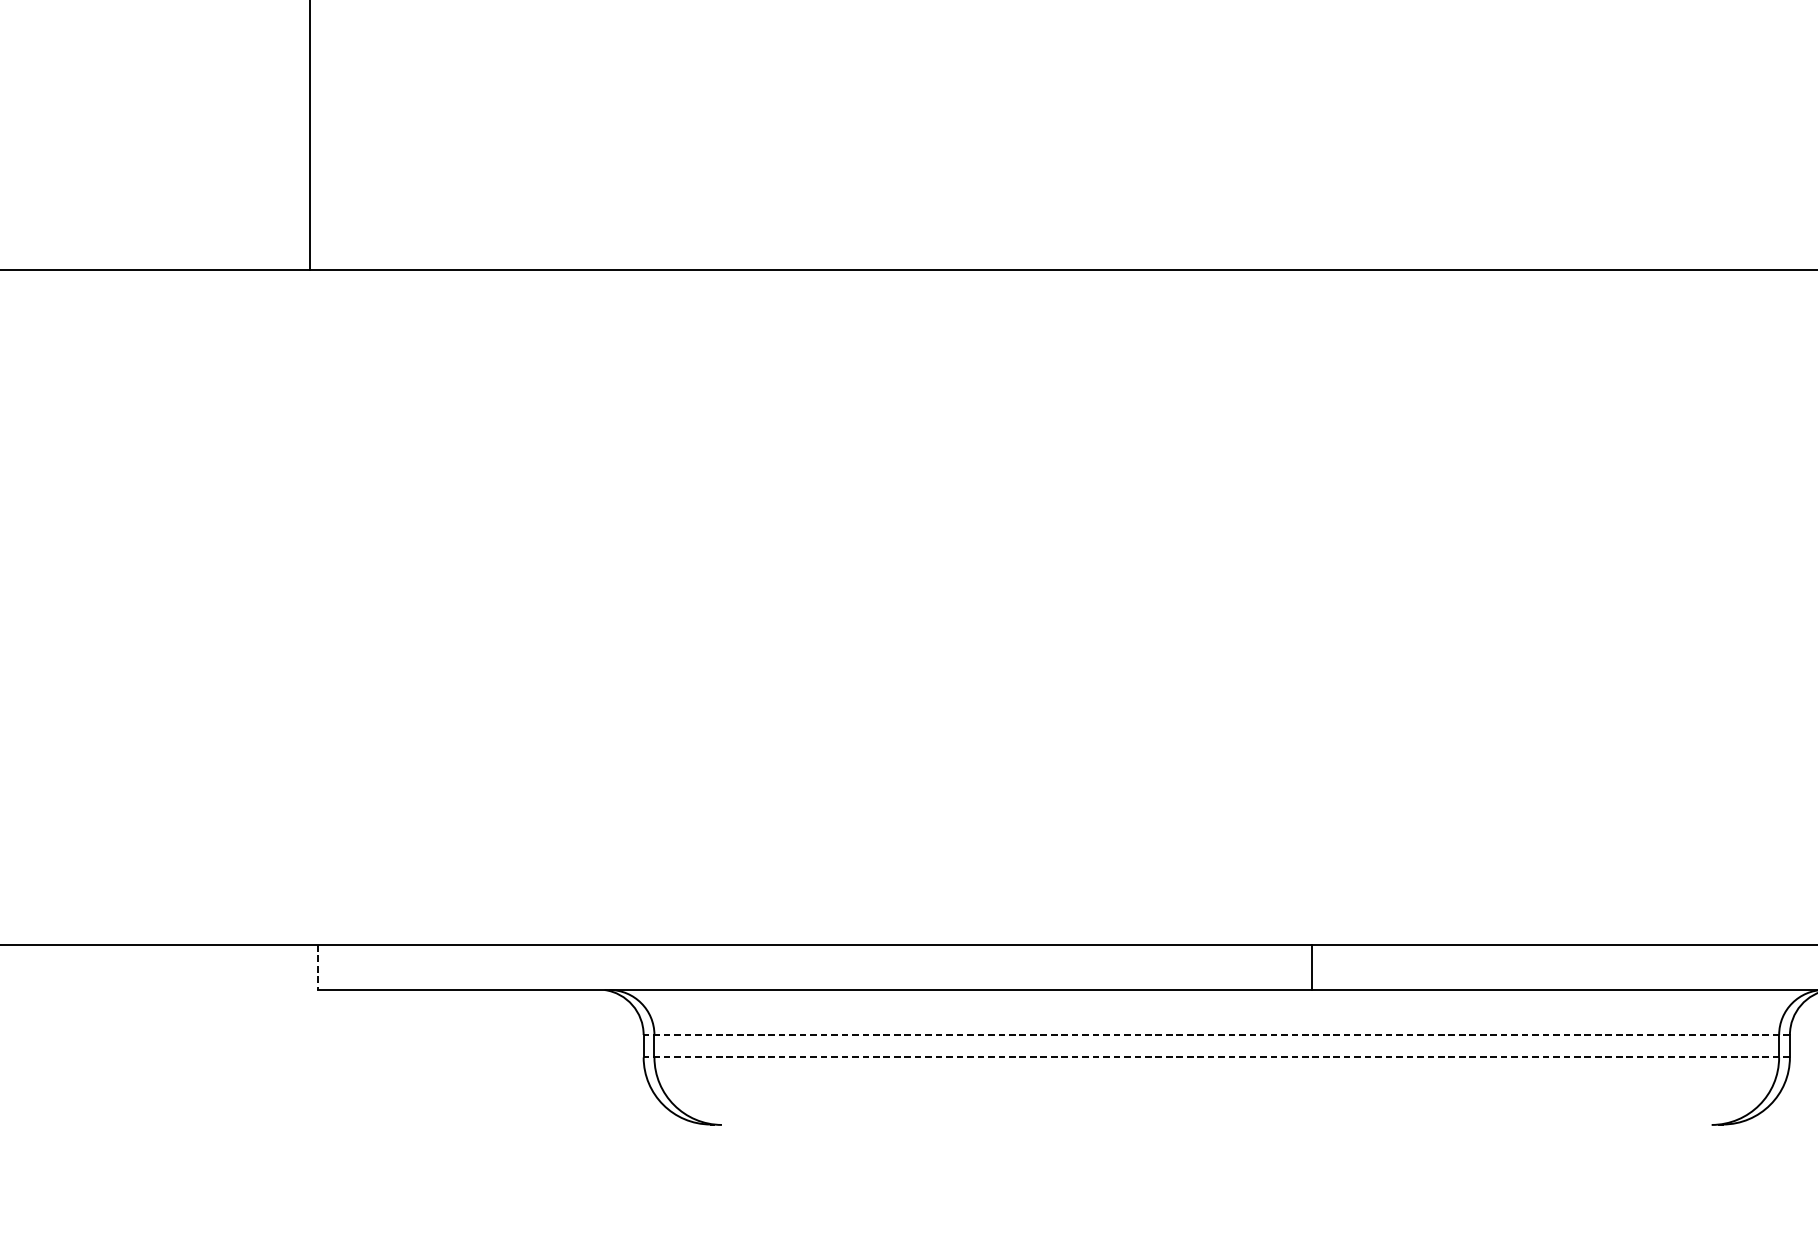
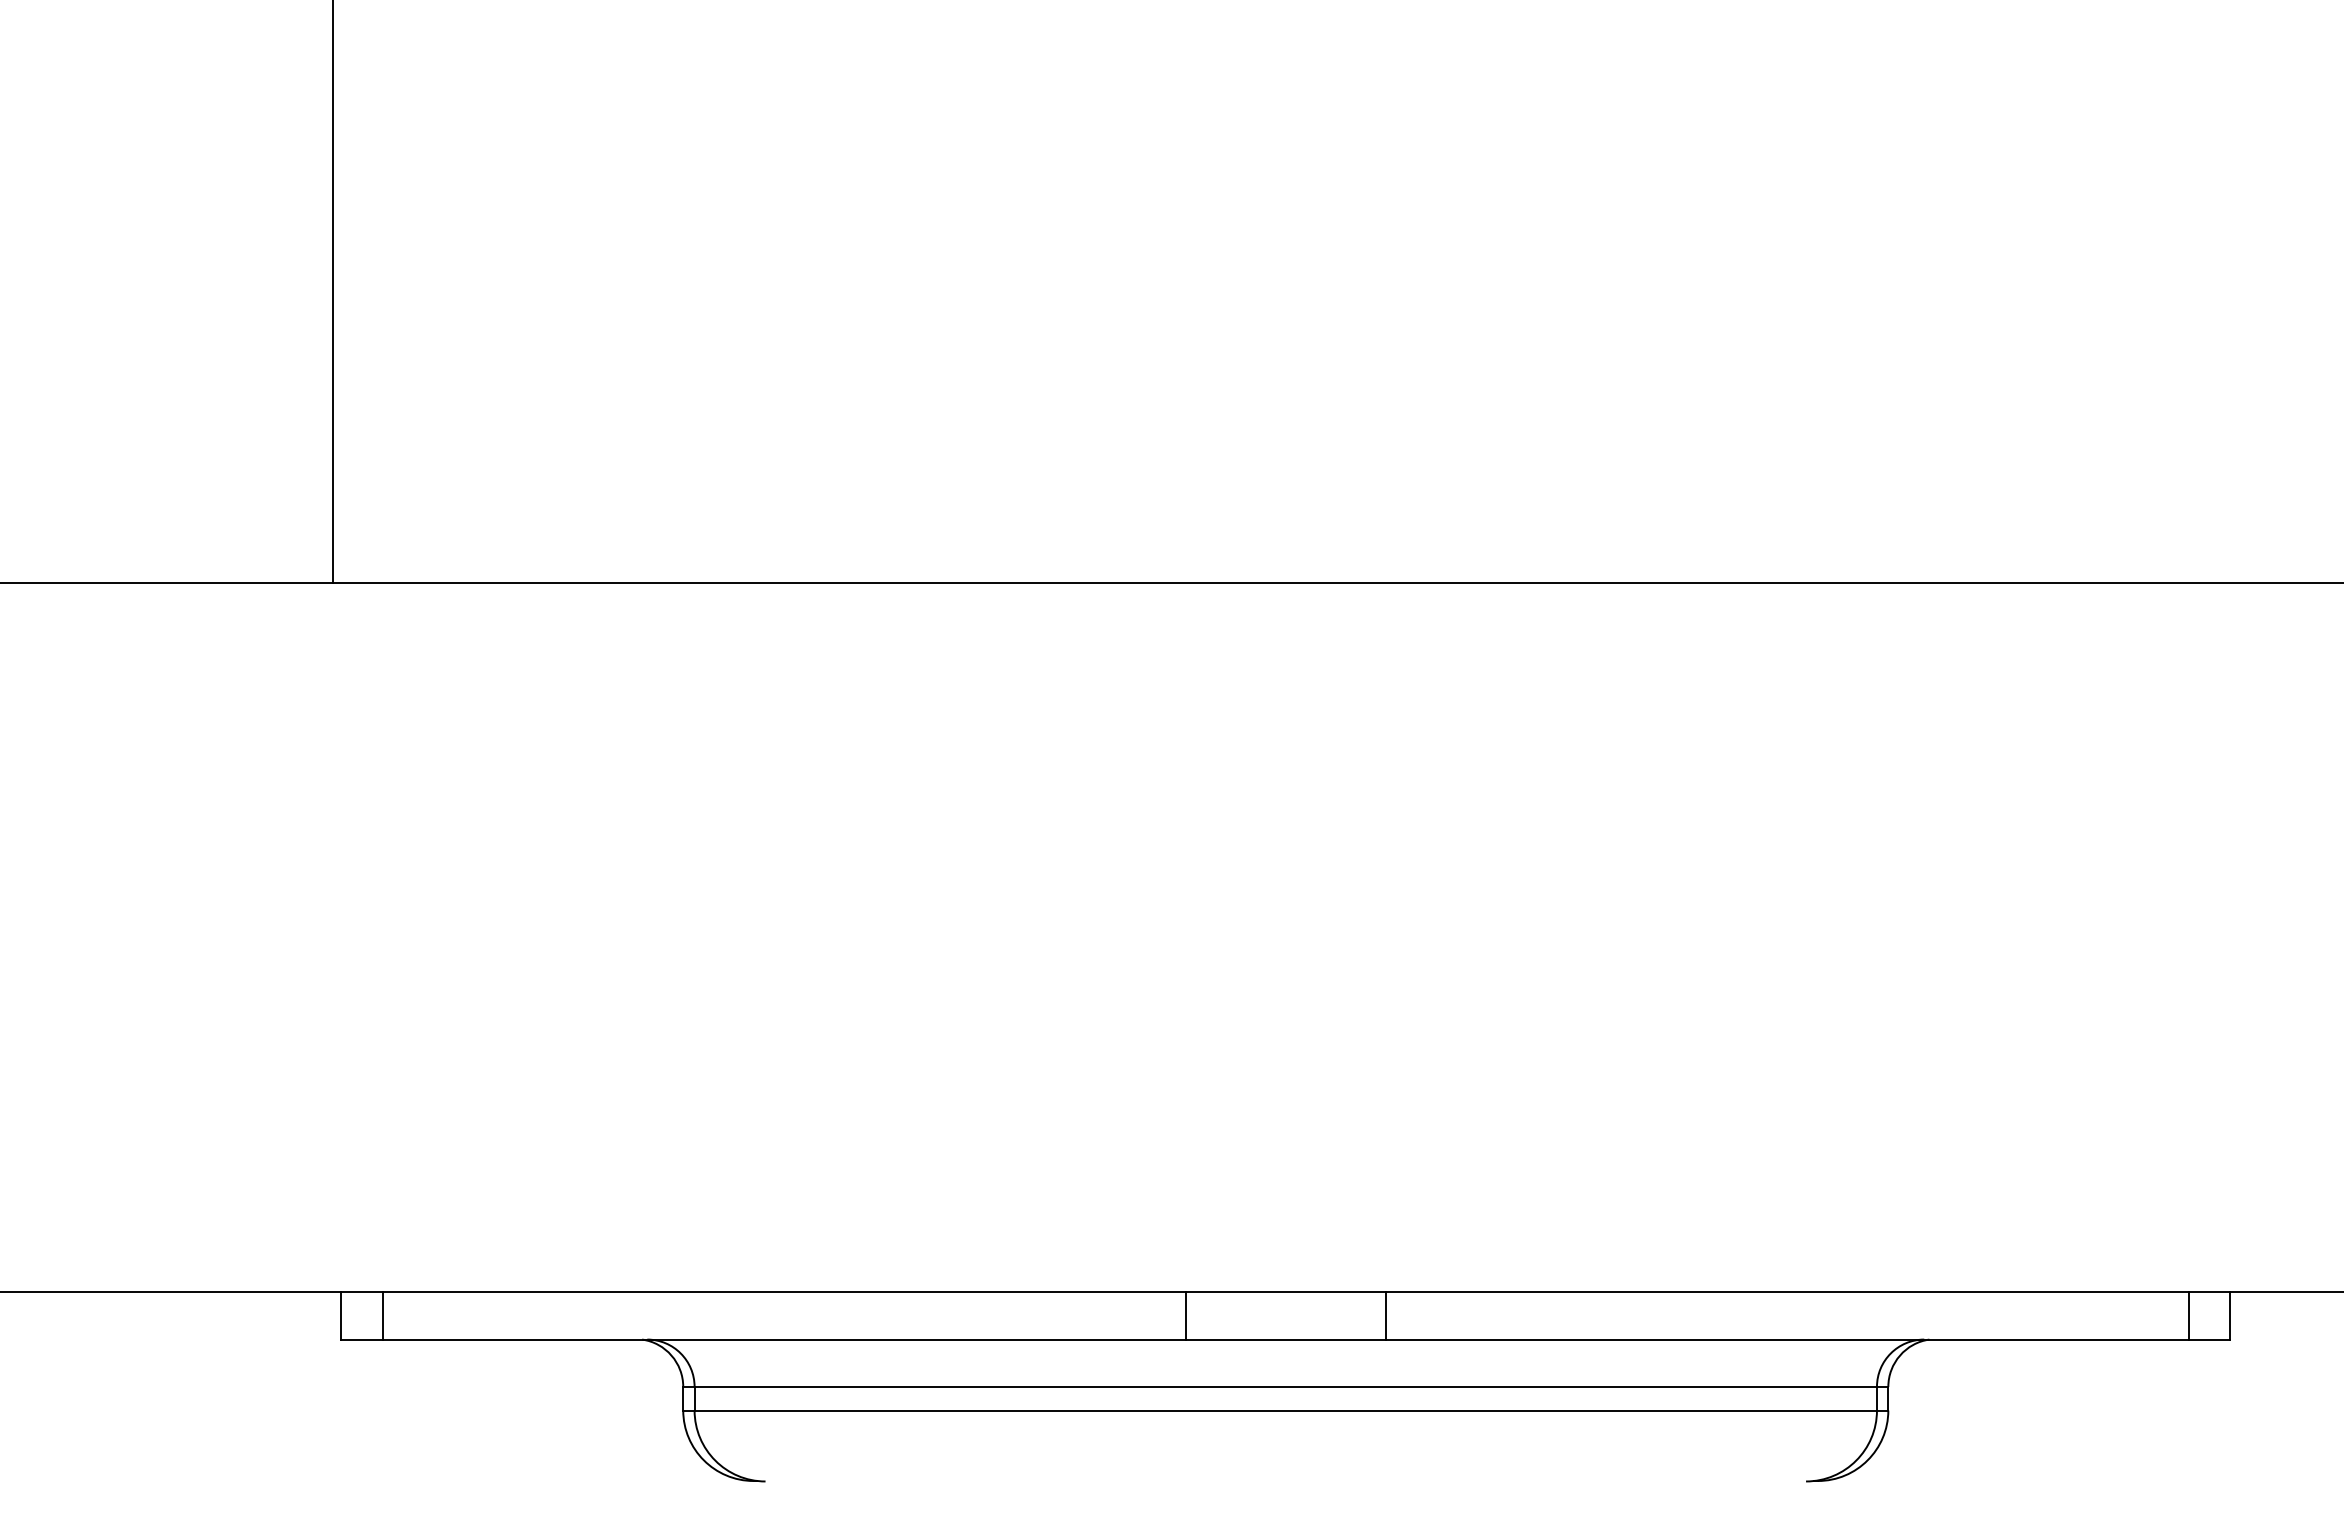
line: (318, 967) -> (341, 1315), dashed -> solid
line: (357, 967) -> (382, 1315), added
line: (1121, 967) -> (1185, 1315), added
line: (1216, 1034) -> (1285, 1386), dashed -> solid
line: (1216, 1057) -> (1285, 1410), dashed -> solid

